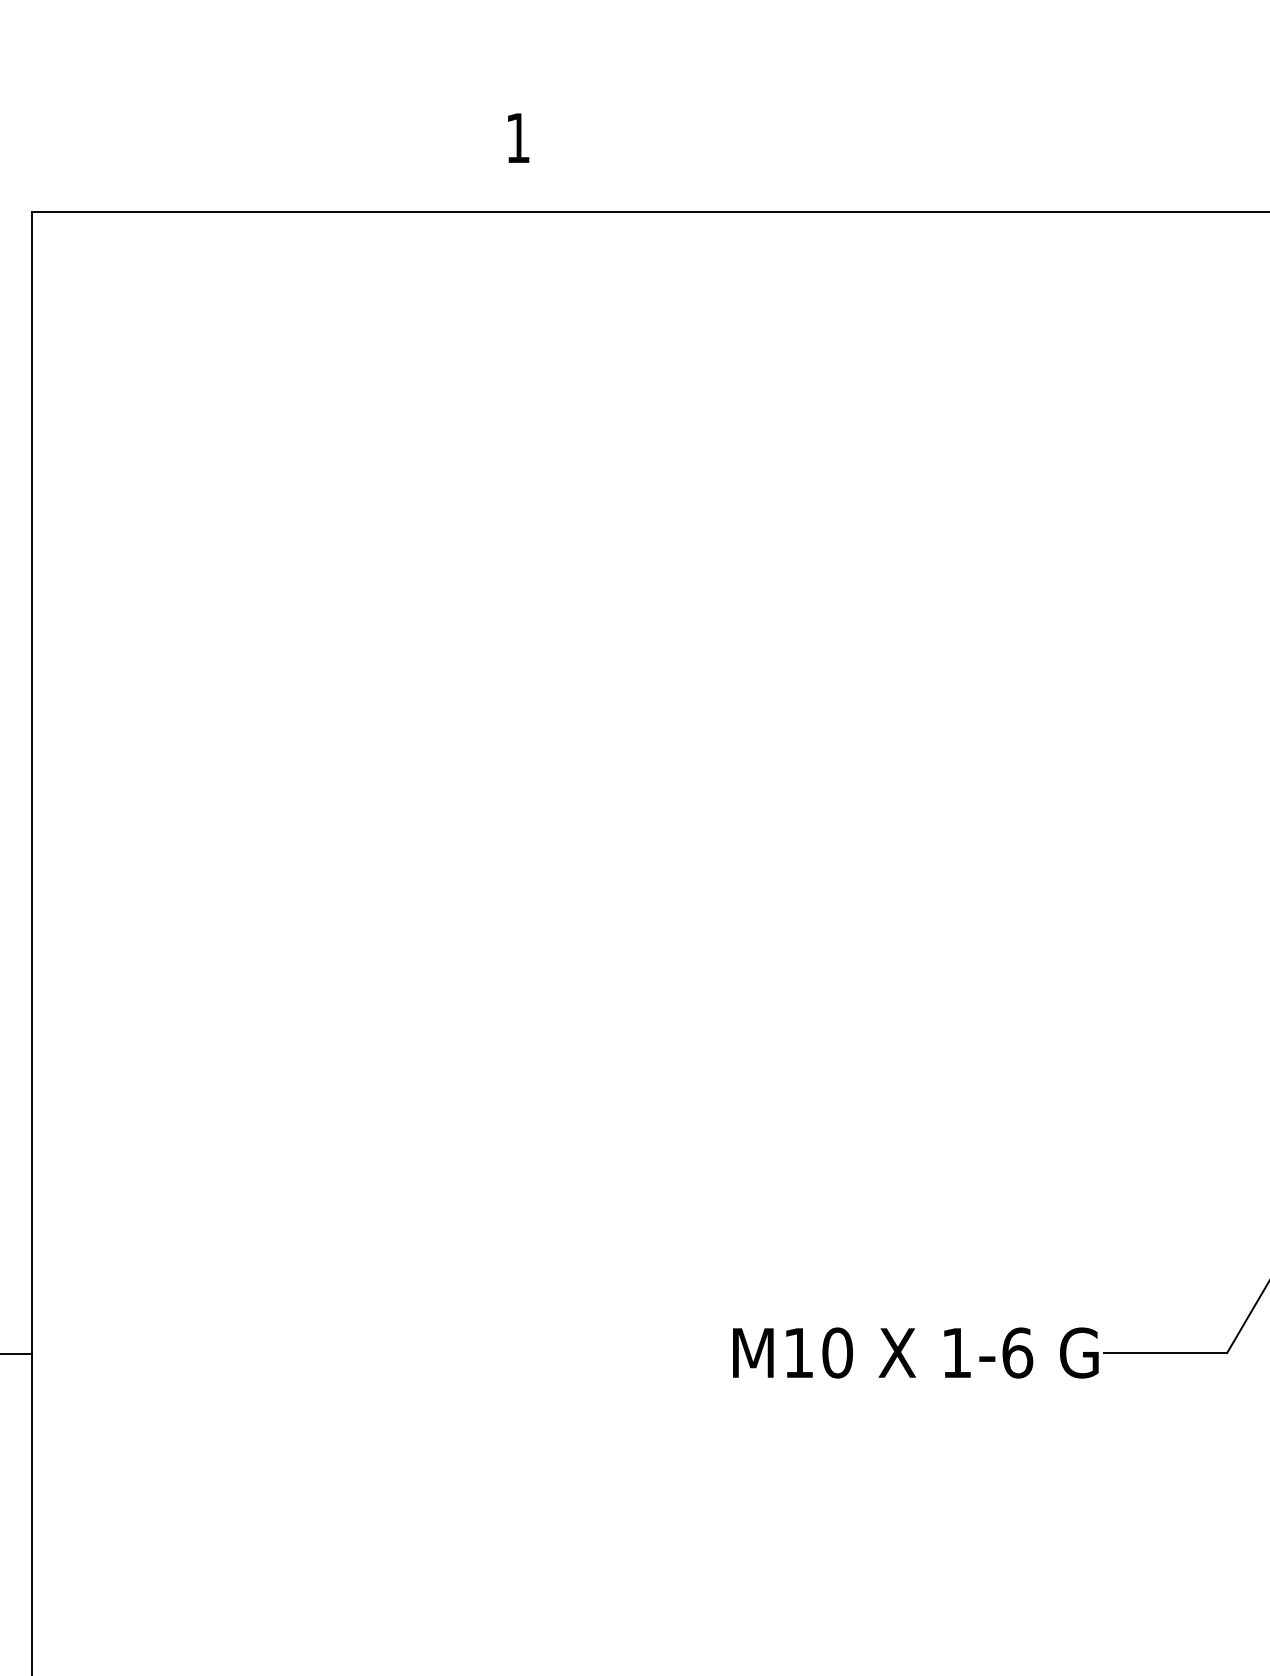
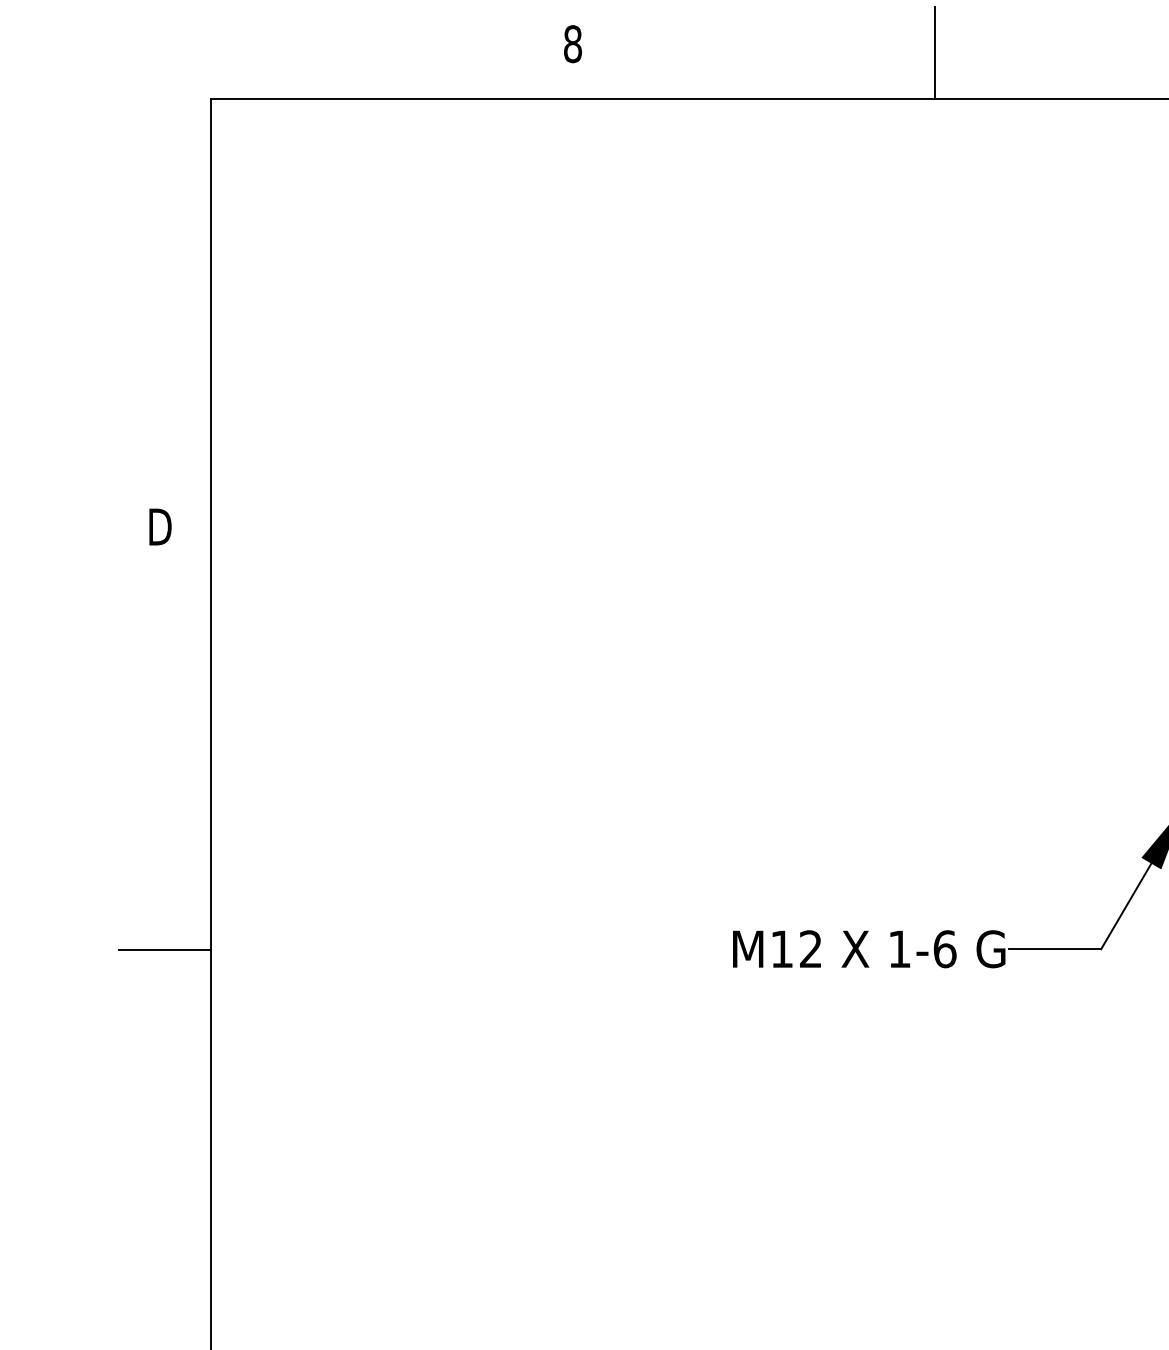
text: (517, 138) -> (572, 44), 1 -> 8
line: (1004, 150) -> (935, 53), added
text: (837, 1353) -> (810, 949), M10 -> M12

